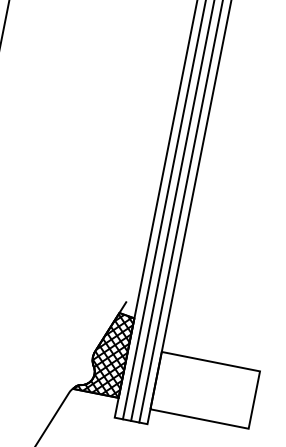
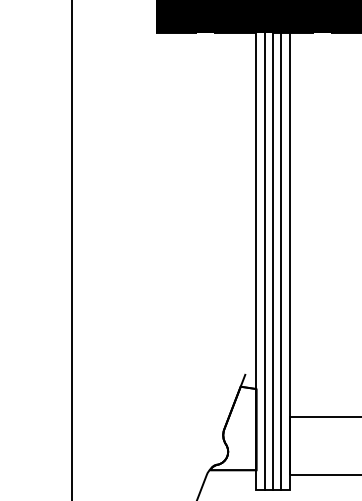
hatch: (104, 352) -> (233, 428), removed

